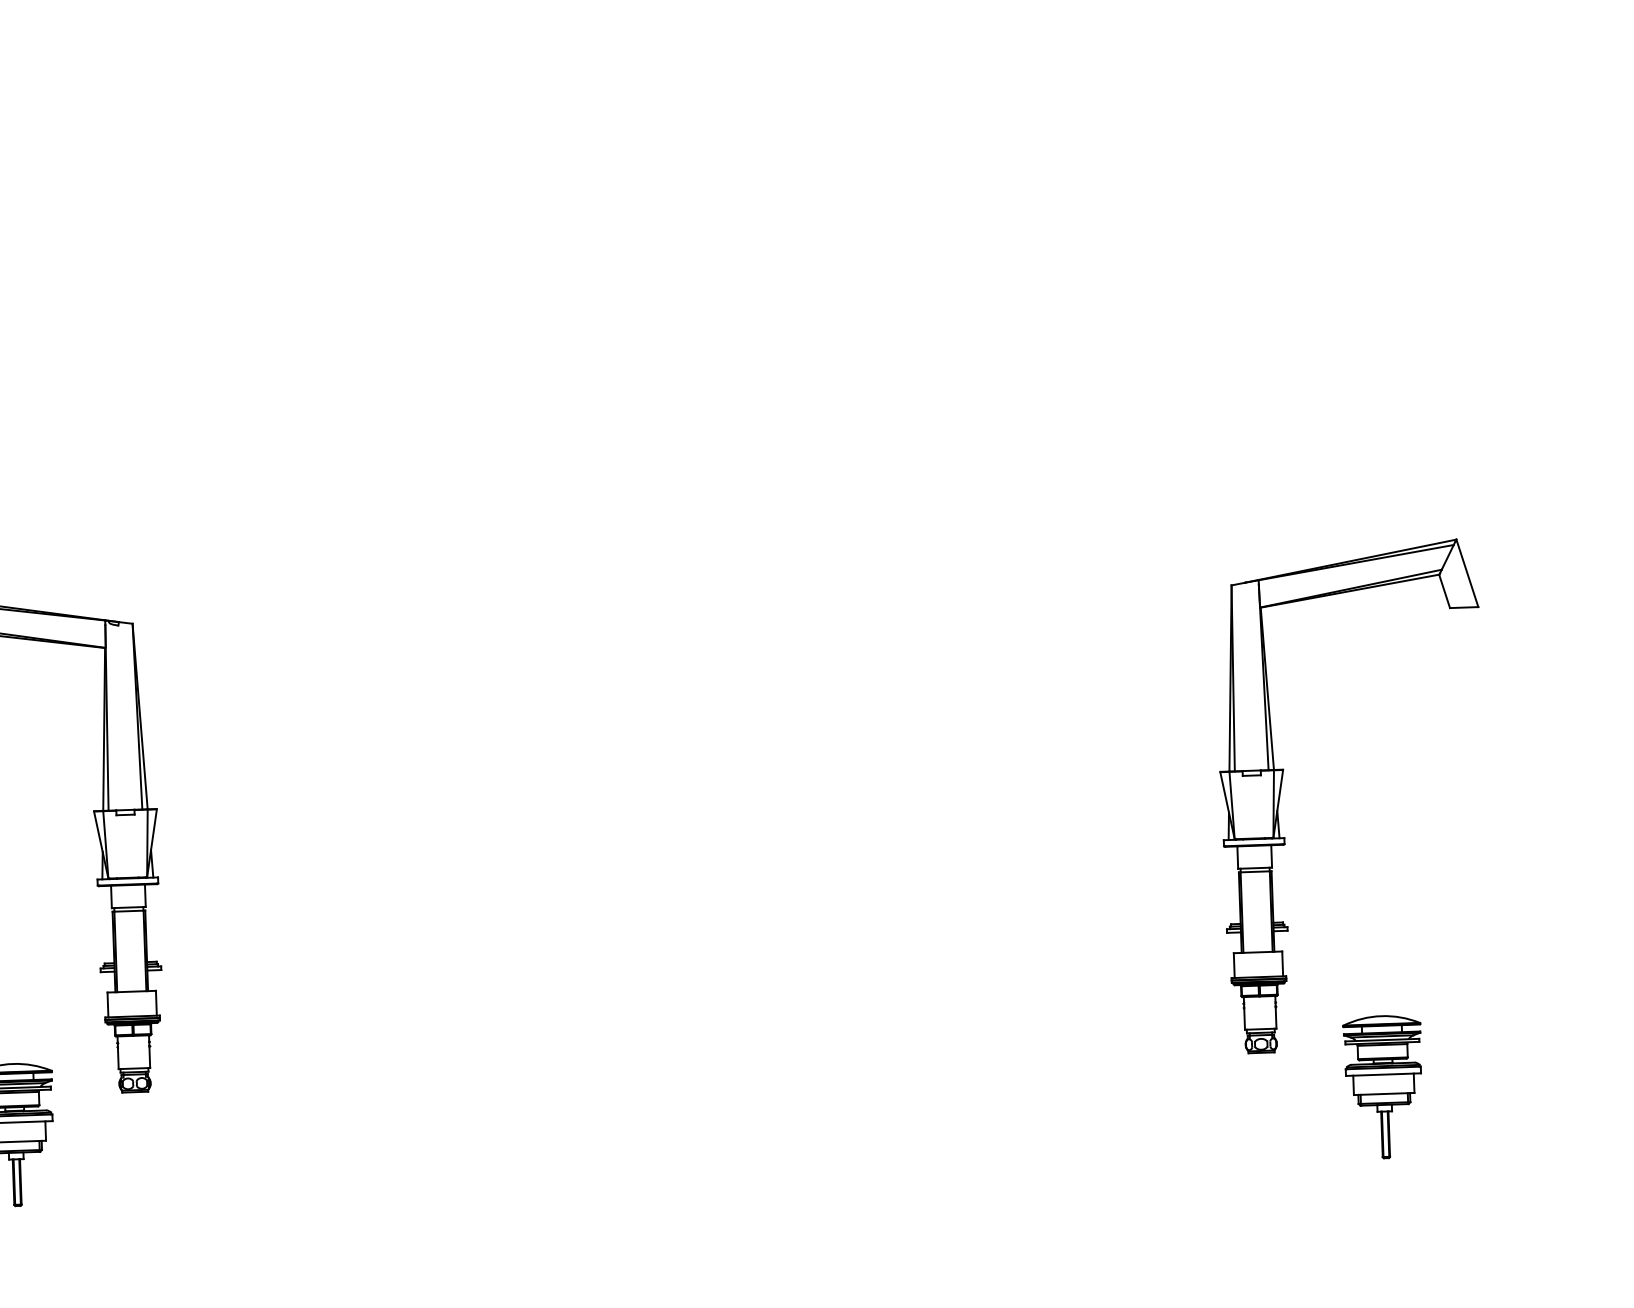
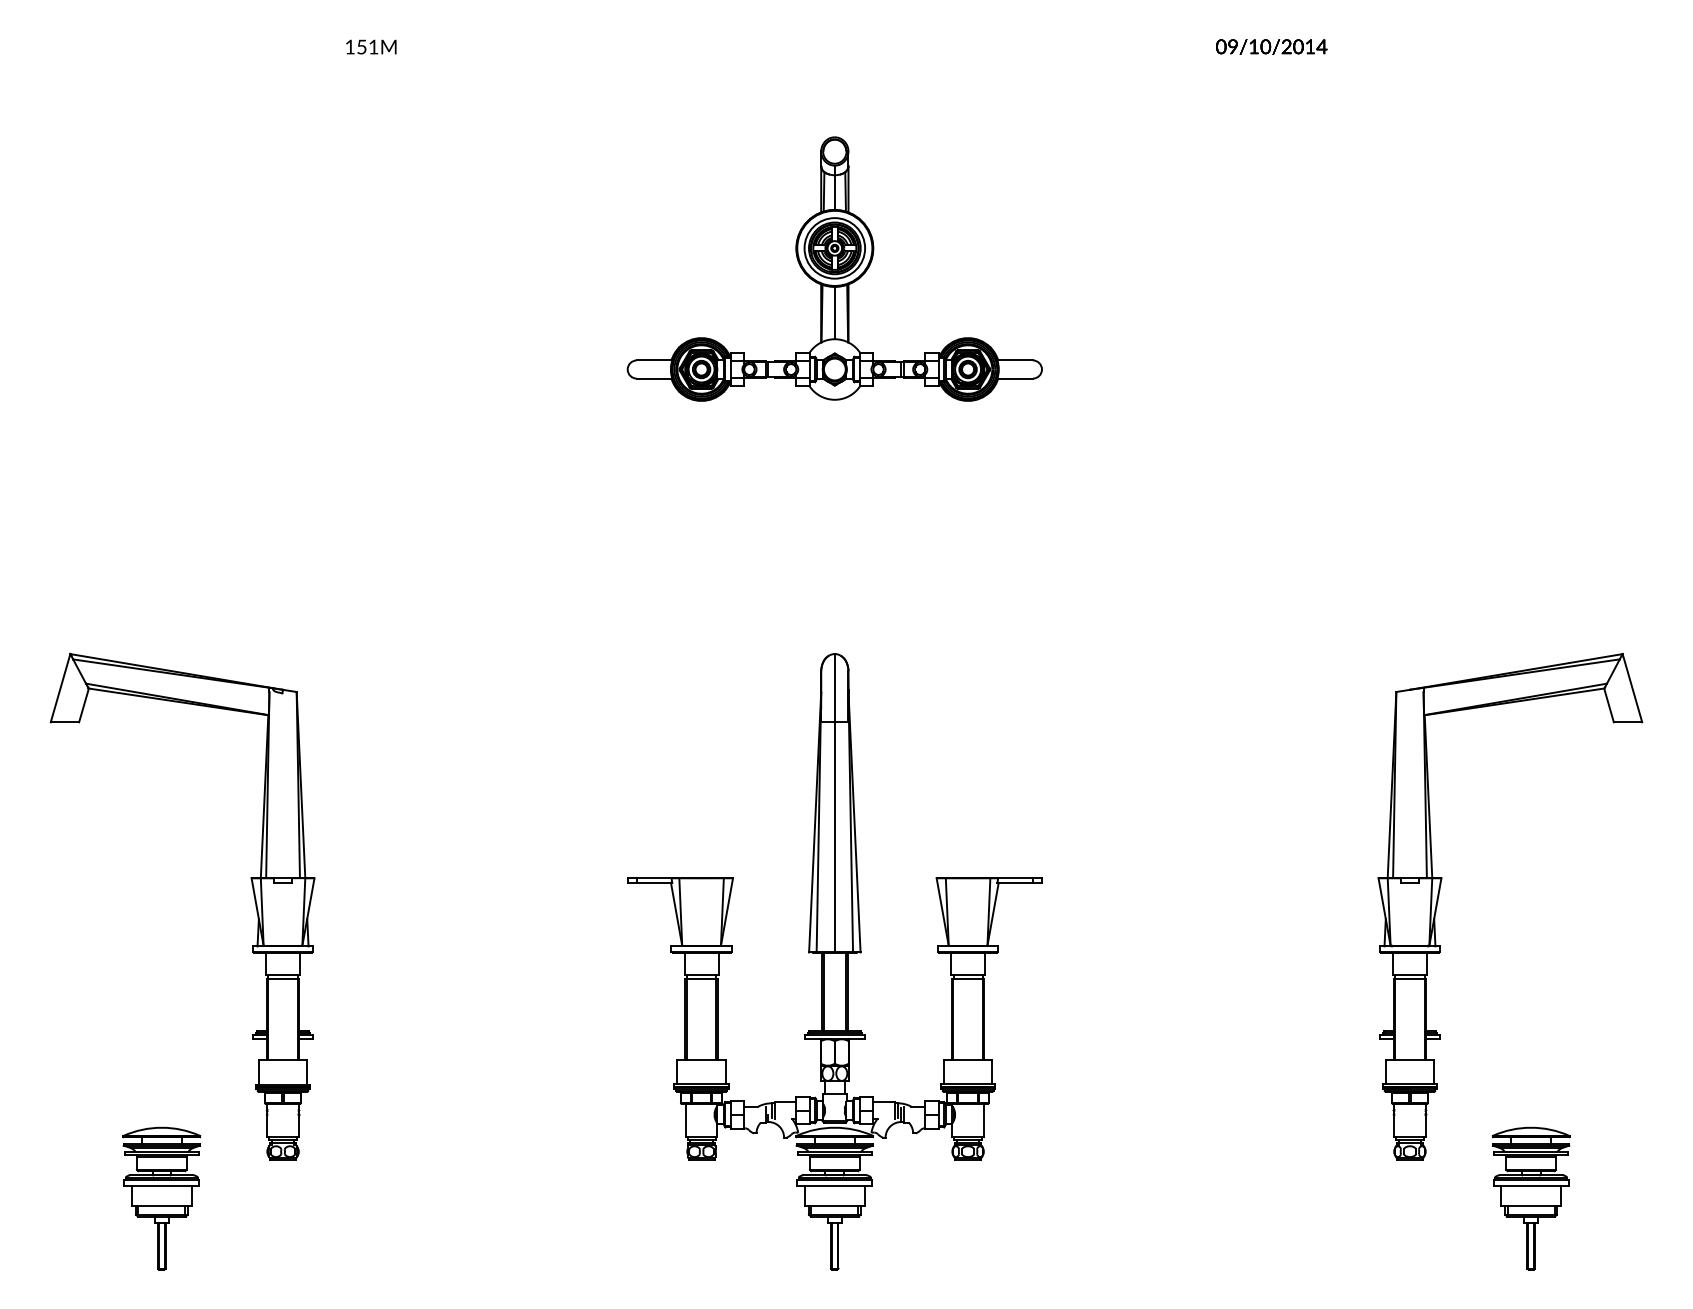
part: (655, 181) -> (834, 268), added
part: (679, 874) -> (834, 961), added

